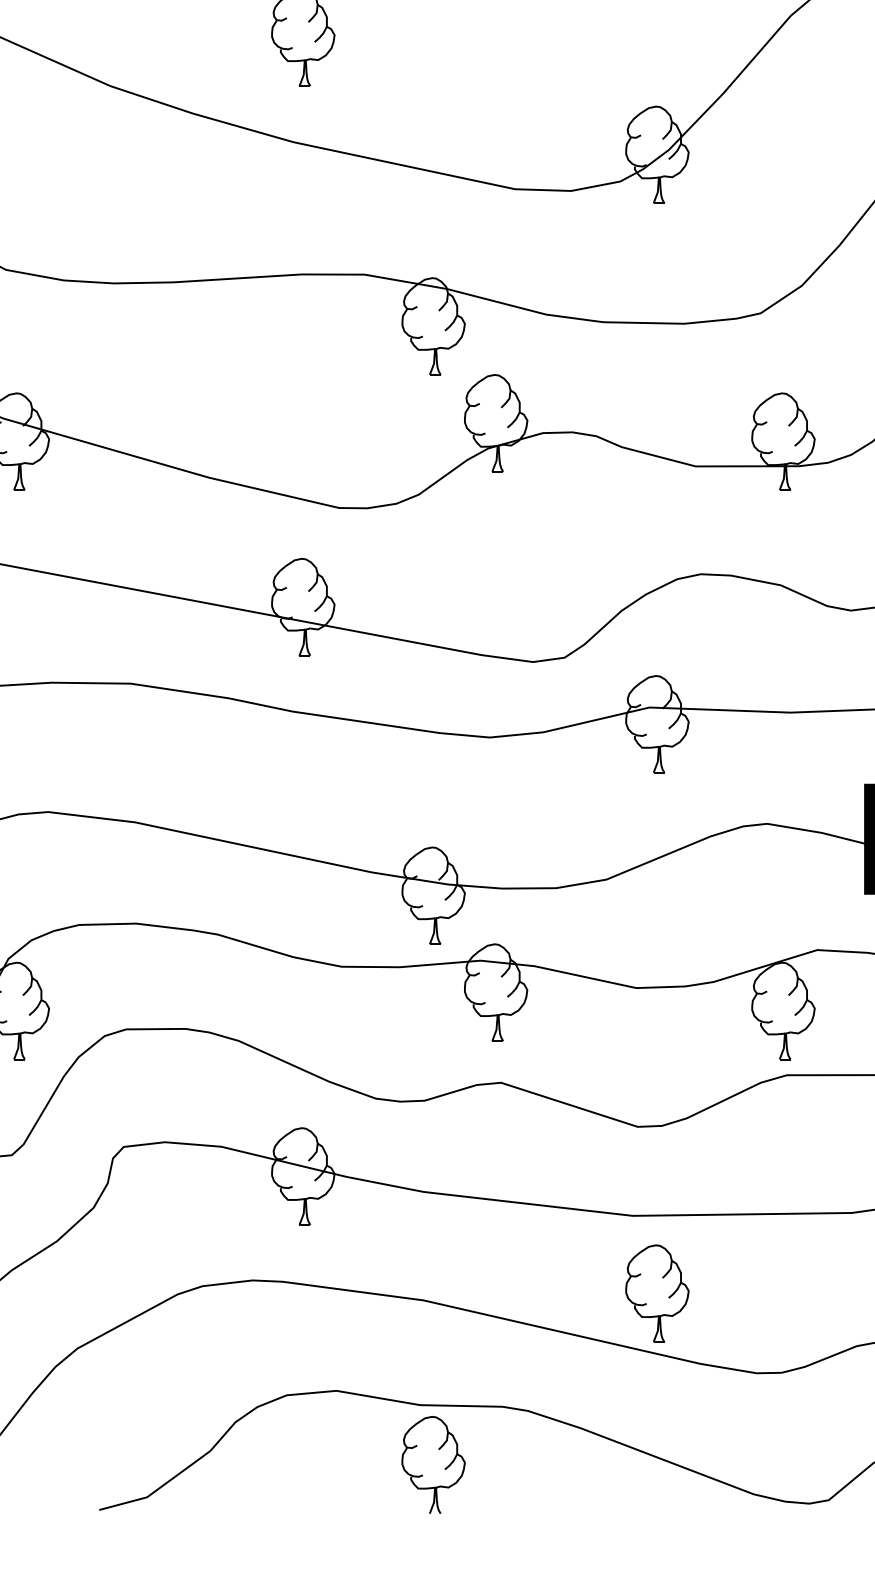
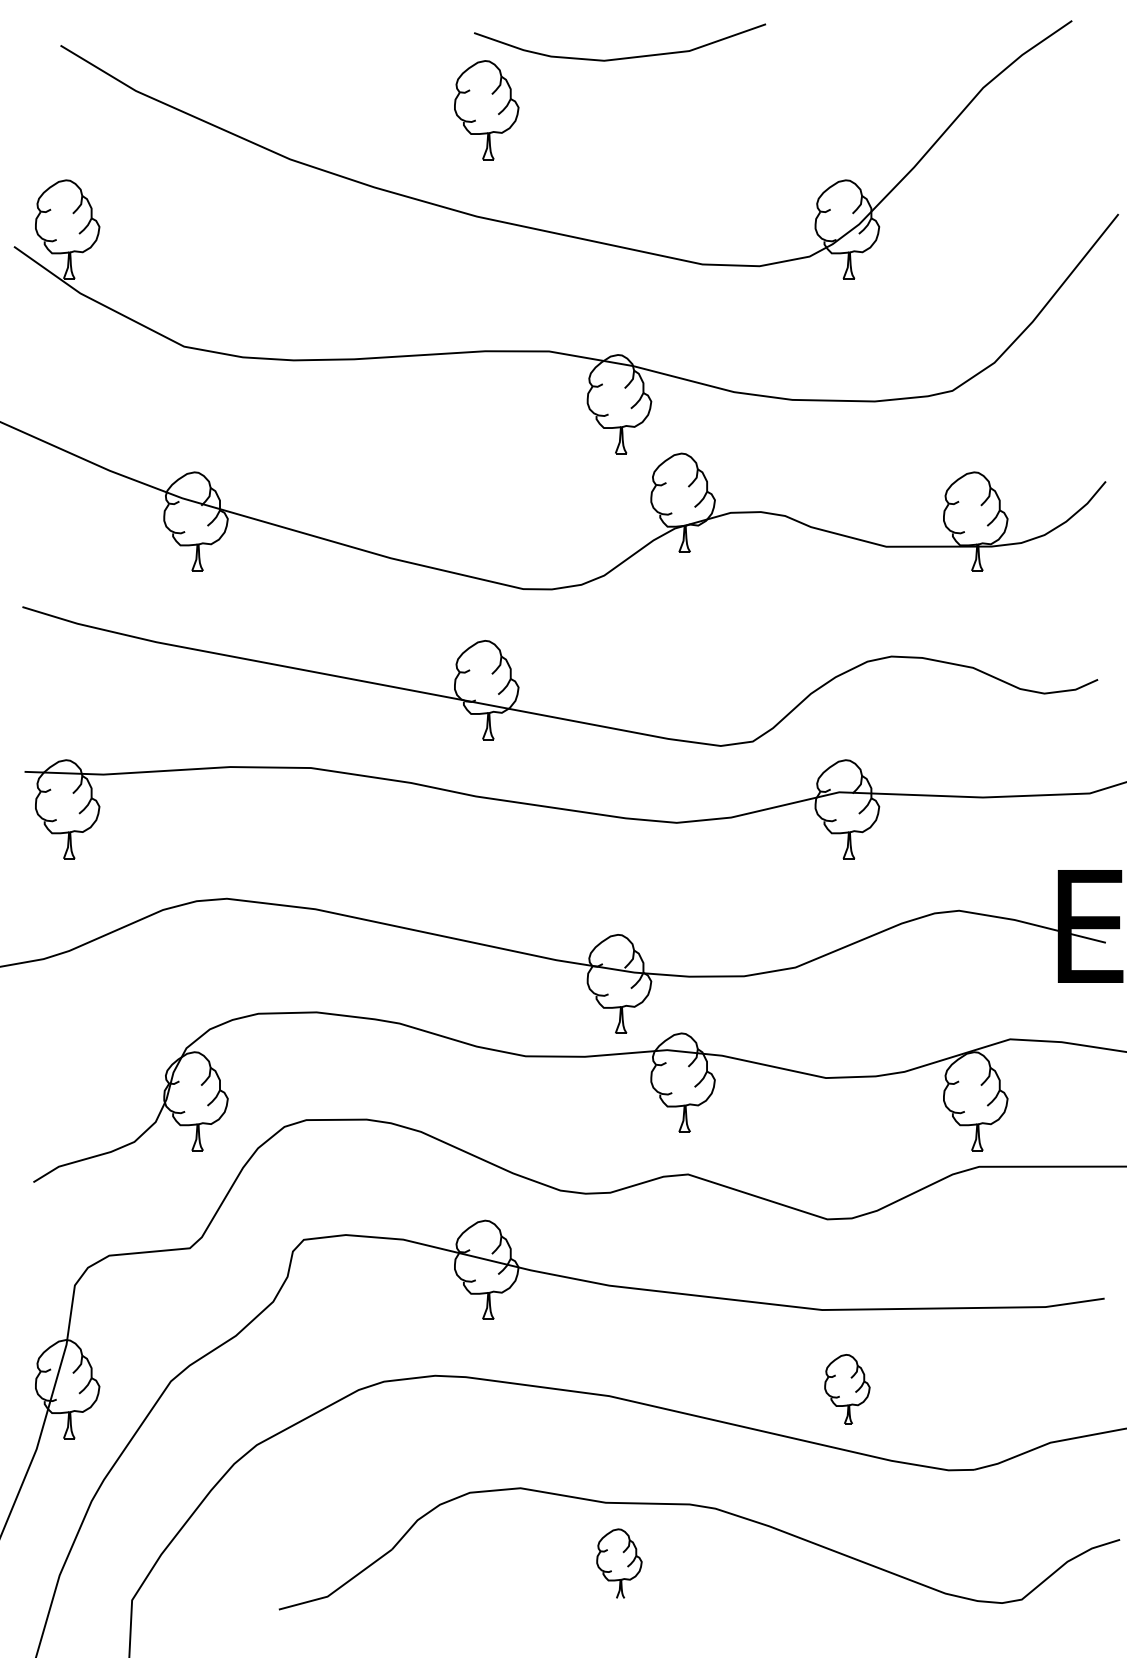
part: (657, 1293) -> (847, 1389), size x0.7
part: (433, 1464) -> (619, 1563), size x0.7

